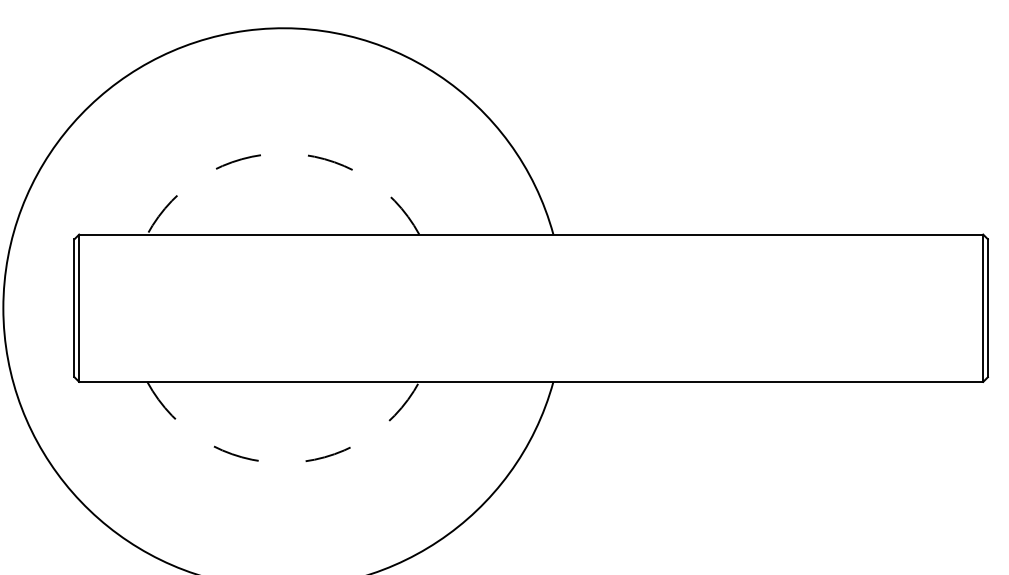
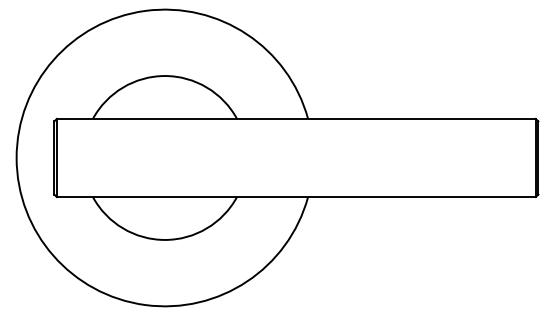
arc: (282, 154) -> (164, 76), dashed -> solid
arc: (282, 462) -> (164, 239), dashed -> solid

